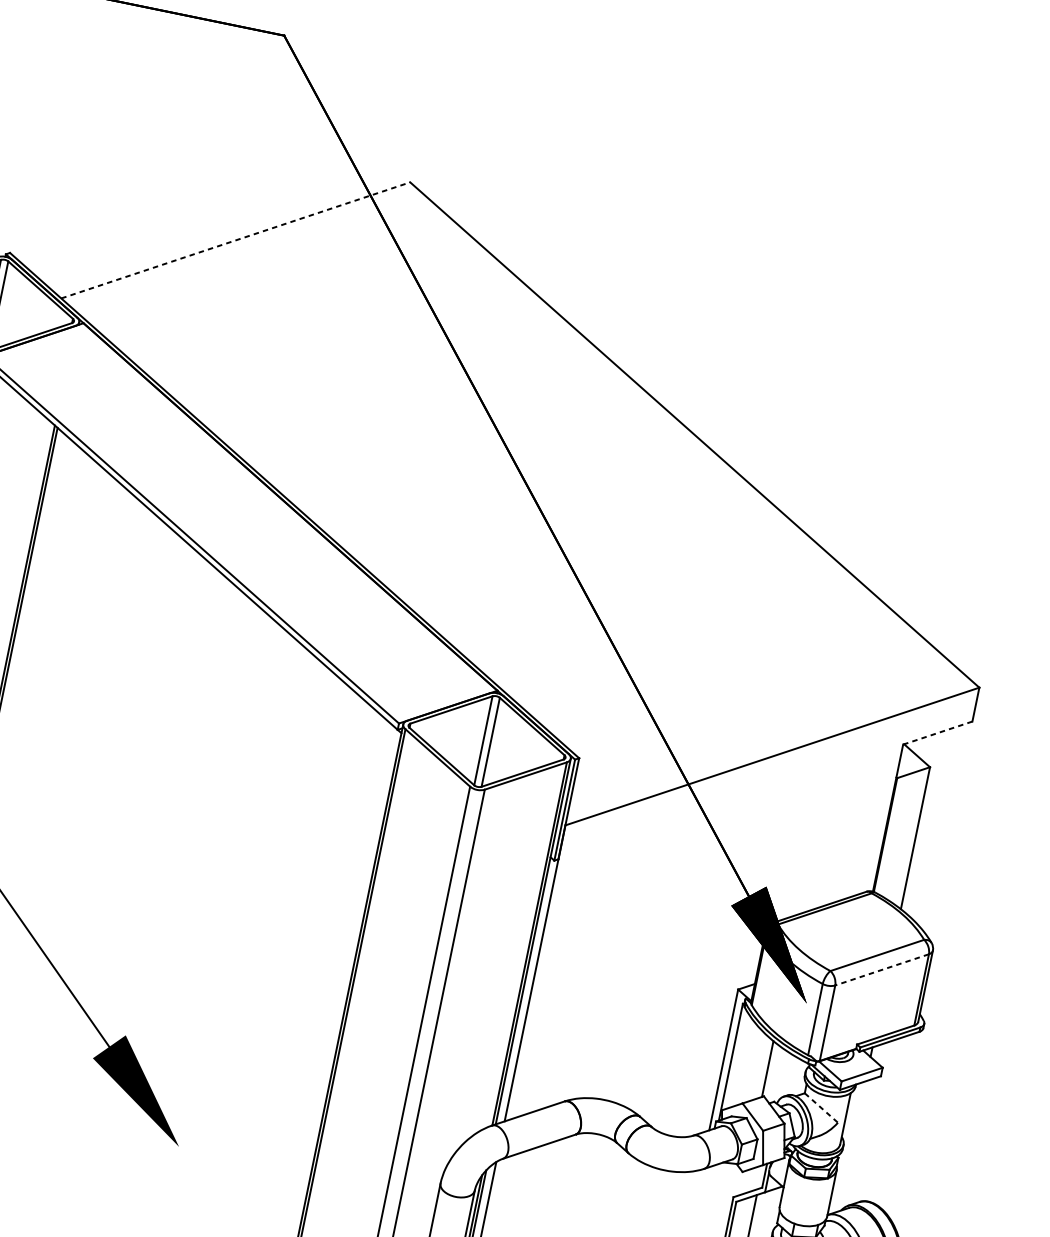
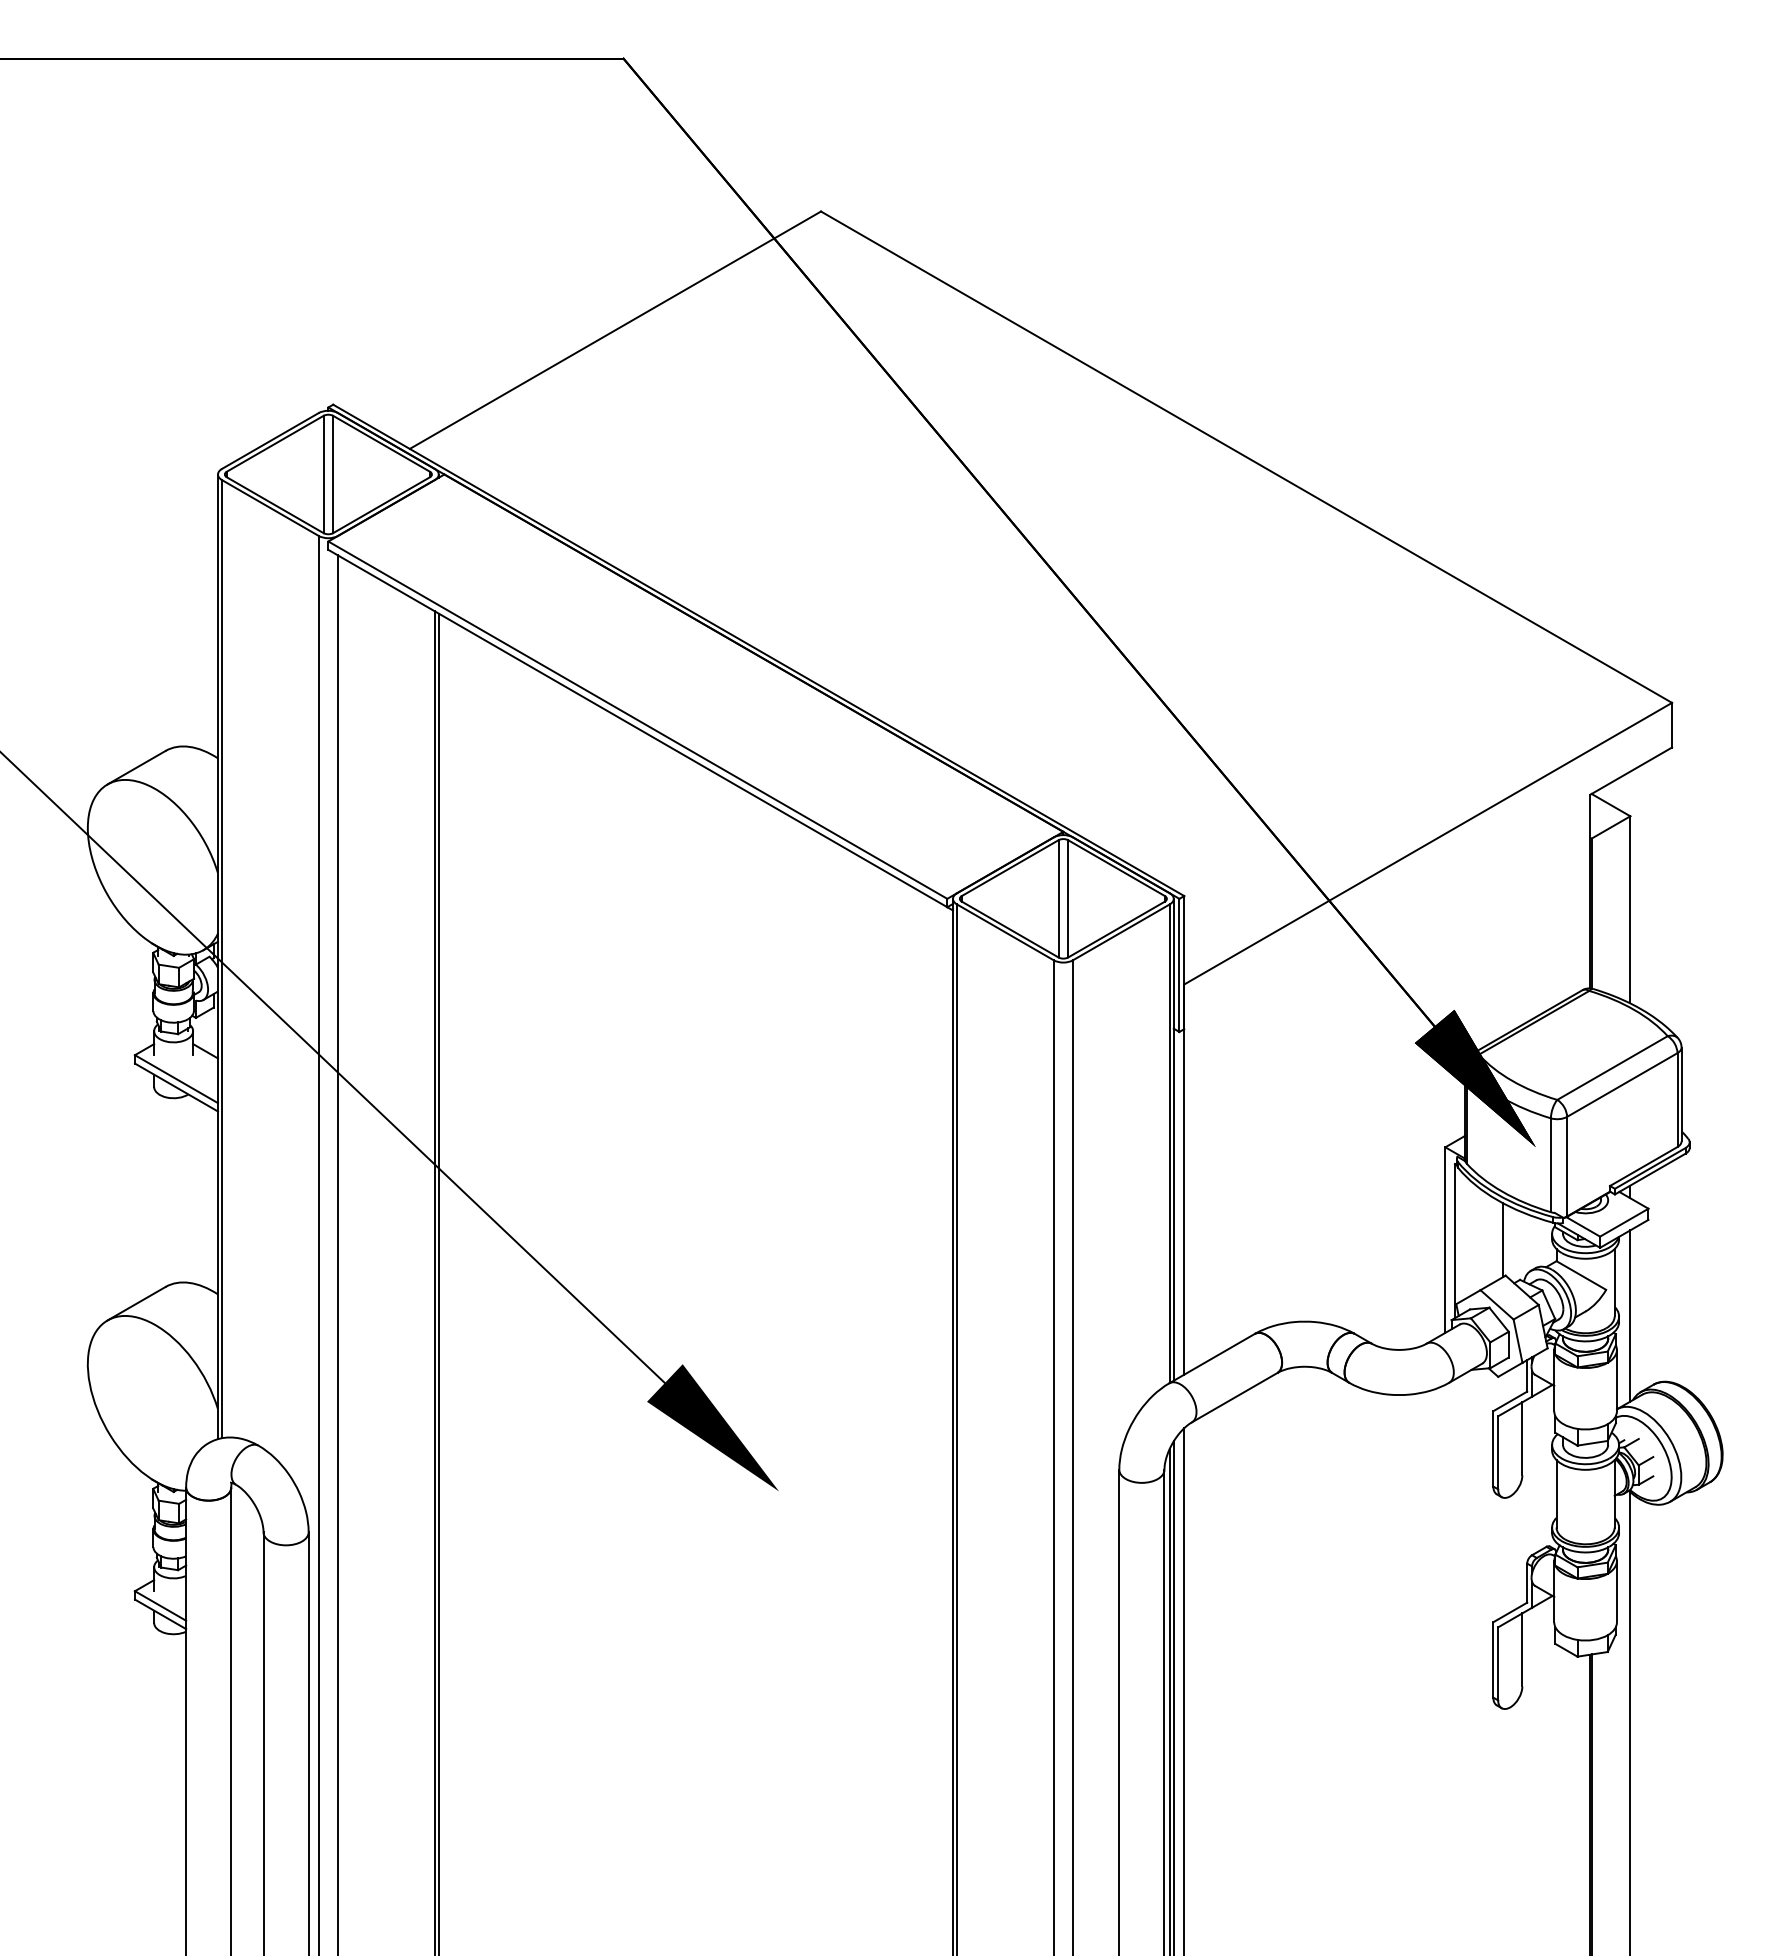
line: (235, 239) -> (615, 329), dashed -> solid
line: (938, 732) -> (1631, 770), dashed -> solid
line: (882, 970) -> (1622, 1085), dashed -> solid
line: (821, 1108) -> (1581, 1275), dashed -> solid
line: (852, 1145) -> (1630, 1315), added

